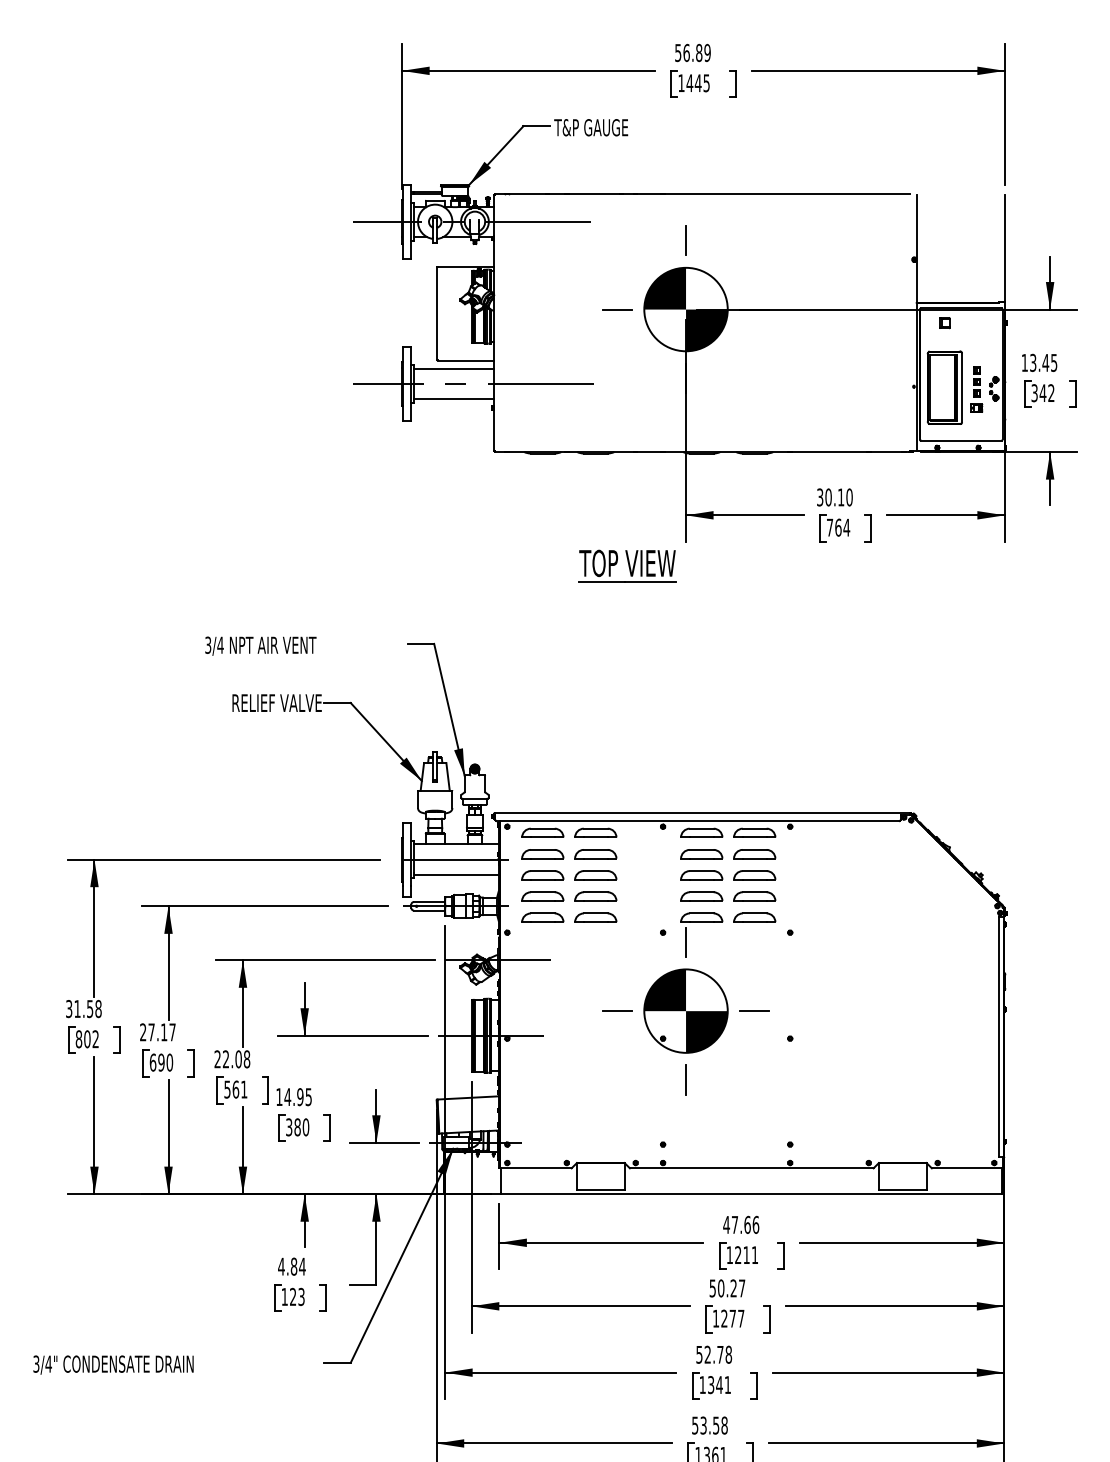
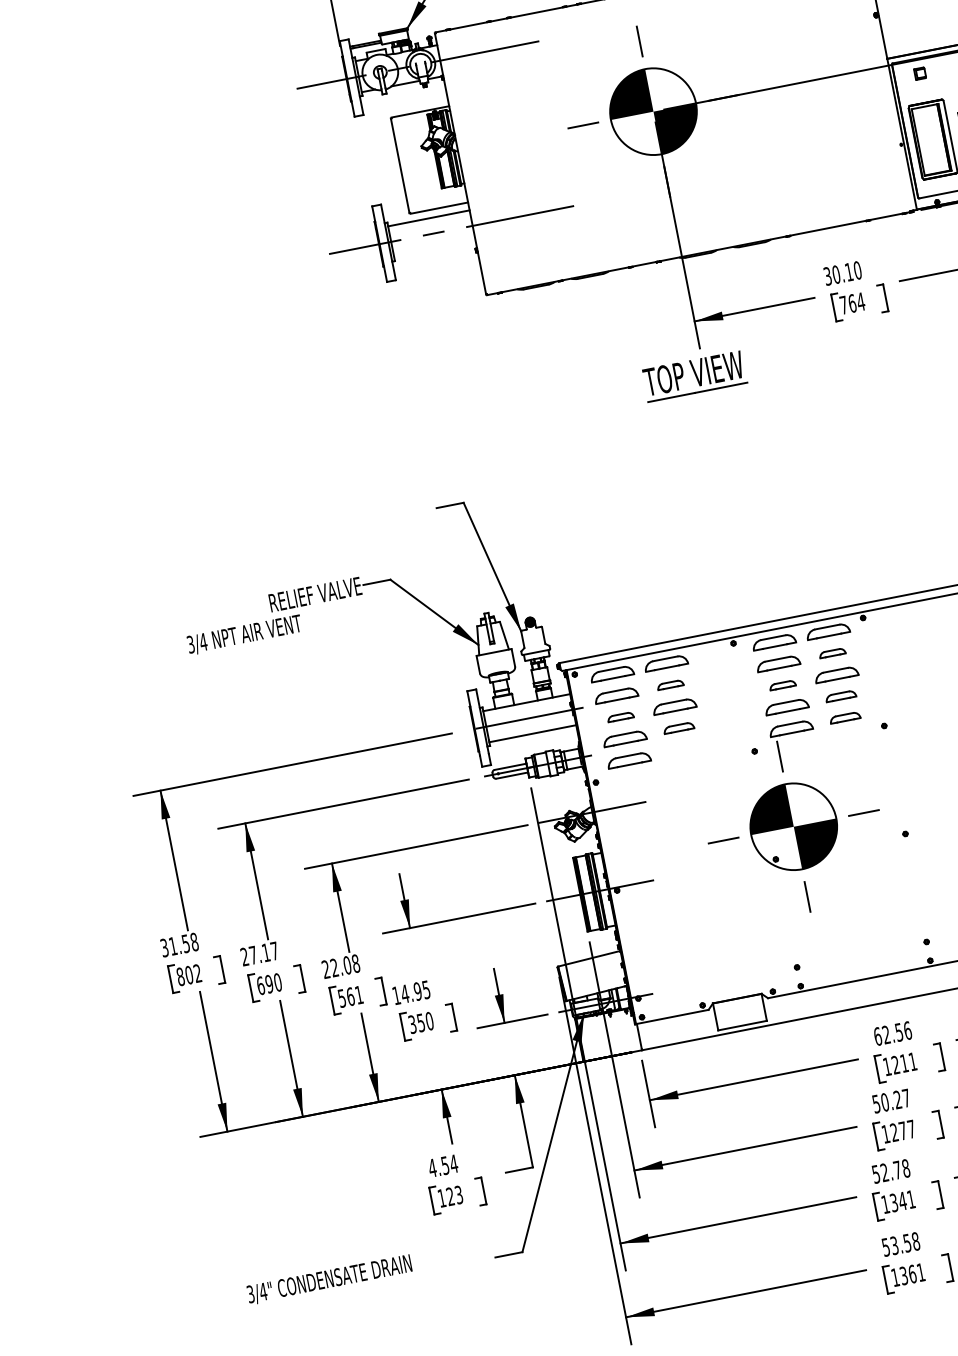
line: (454, 399) -> (435, 249), removed
part: (627, 565) -> (694, 375), moved
text: (260, 645) -> (244, 634), moved
part: (595, 854) -> (670, 685), size x0.6
part: (754, 854) -> (832, 653), size x0.6
part: (542, 875) -> (620, 717), size x0.6
part: (701, 875) -> (782, 685), size x0.6
part: (595, 896) -> (678, 728), size x0.7
part: (754, 896) -> (840, 696), size x0.7
part: (595, 917) -> (682, 749), removed
part: (754, 917) -> (844, 717), size x0.7
text: (297, 1127) -> (421, 1023), 380 -> 350
text: (736, 1224) -> (887, 1034), 47.66 -> 62.56
text: (293, 1266) -> (444, 1165), 4.84 -> 4.54
text: (113, 1364) -> (329, 1279), moved

